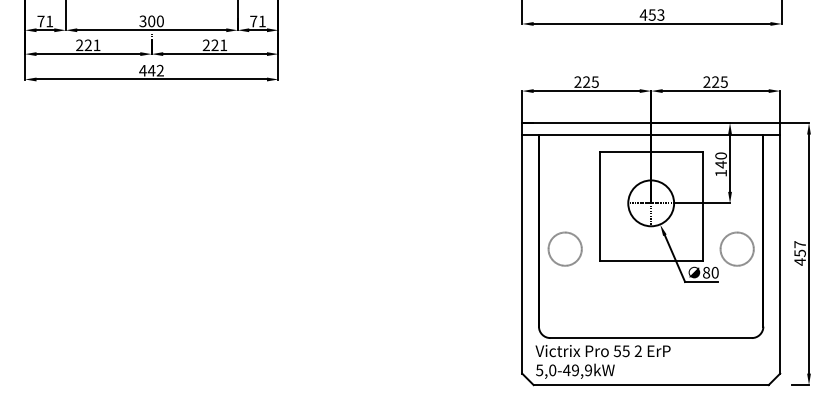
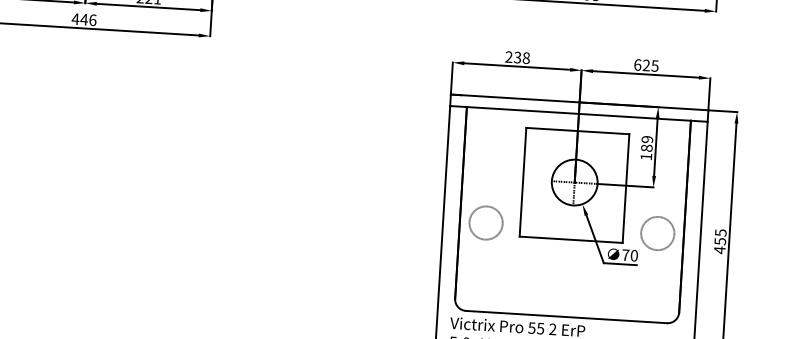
text: (159, 70) -> (92, 19), 442 -> 446
text: (590, 81) -> (521, 57), 225 -> 238
text: (706, 81) -> (637, 64), 225 -> 625
text: (720, 160) -> (646, 144), 140 -> 189
text: (799, 244) -> (720, 232), 457 -> 455
text: (706, 272) -> (625, 254), 80 -> 70

